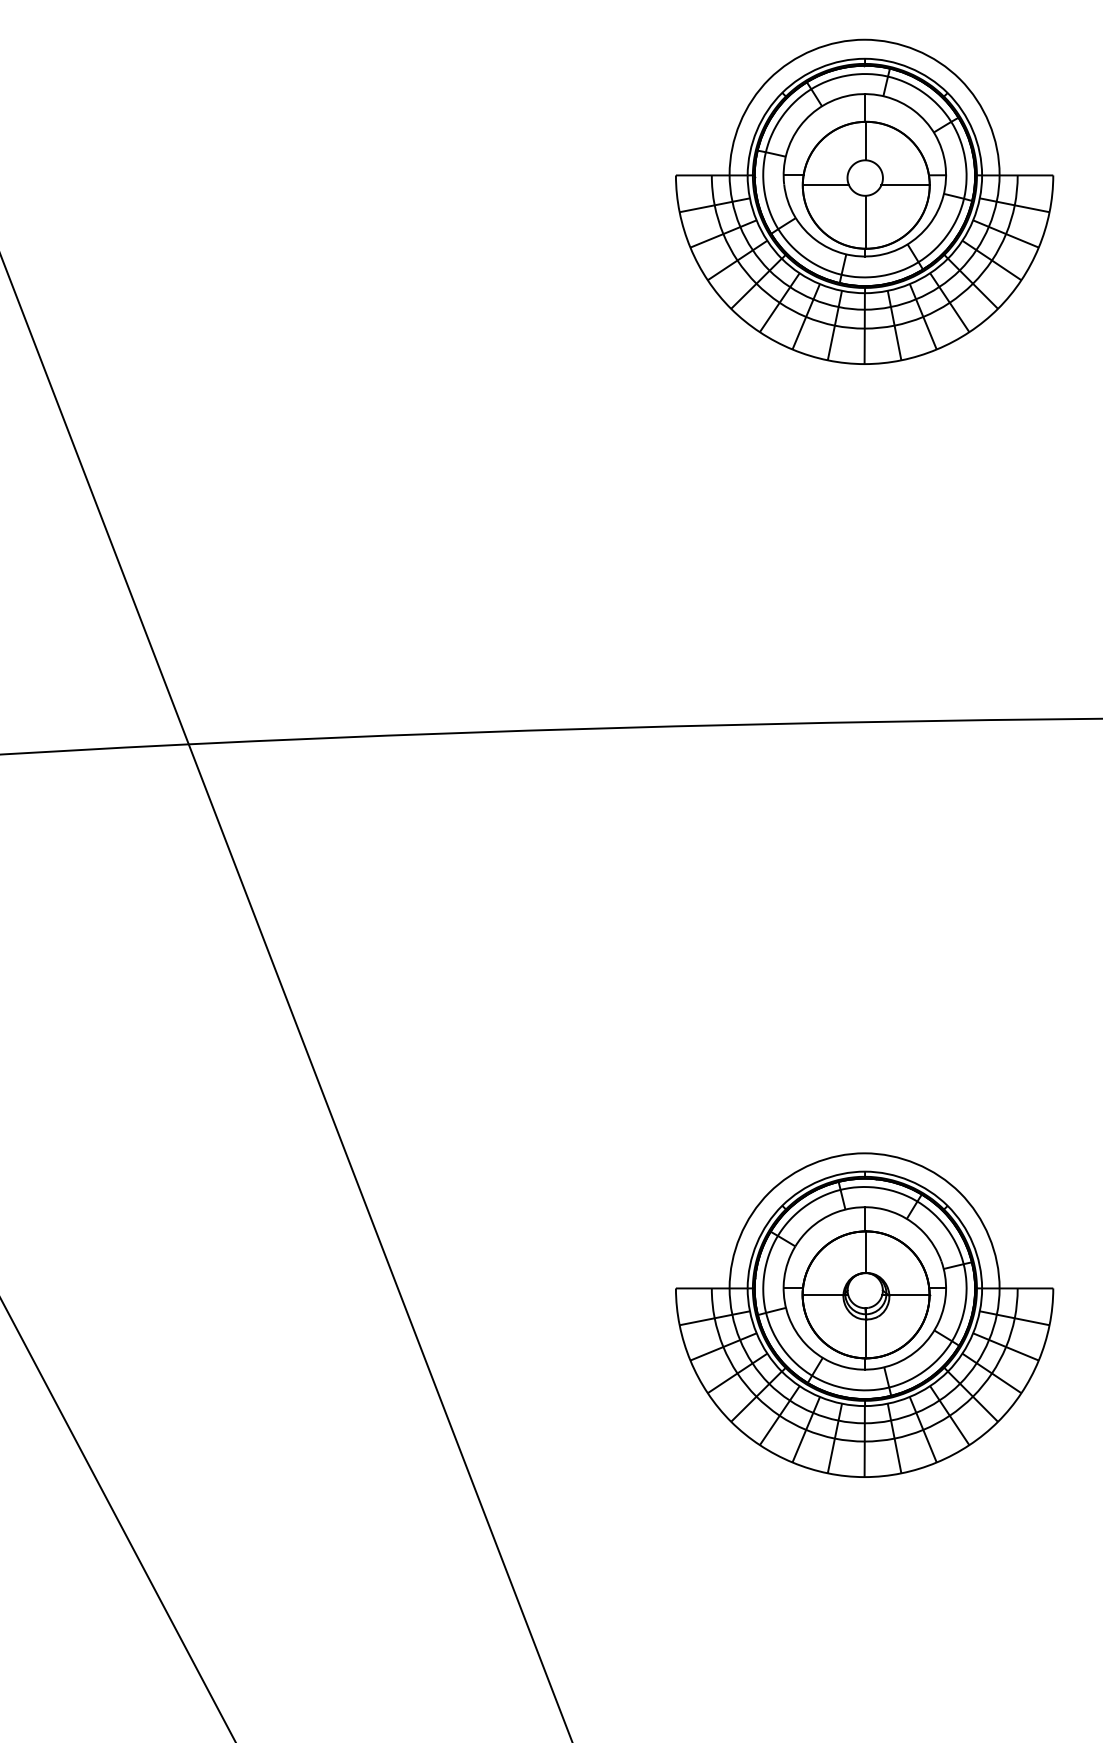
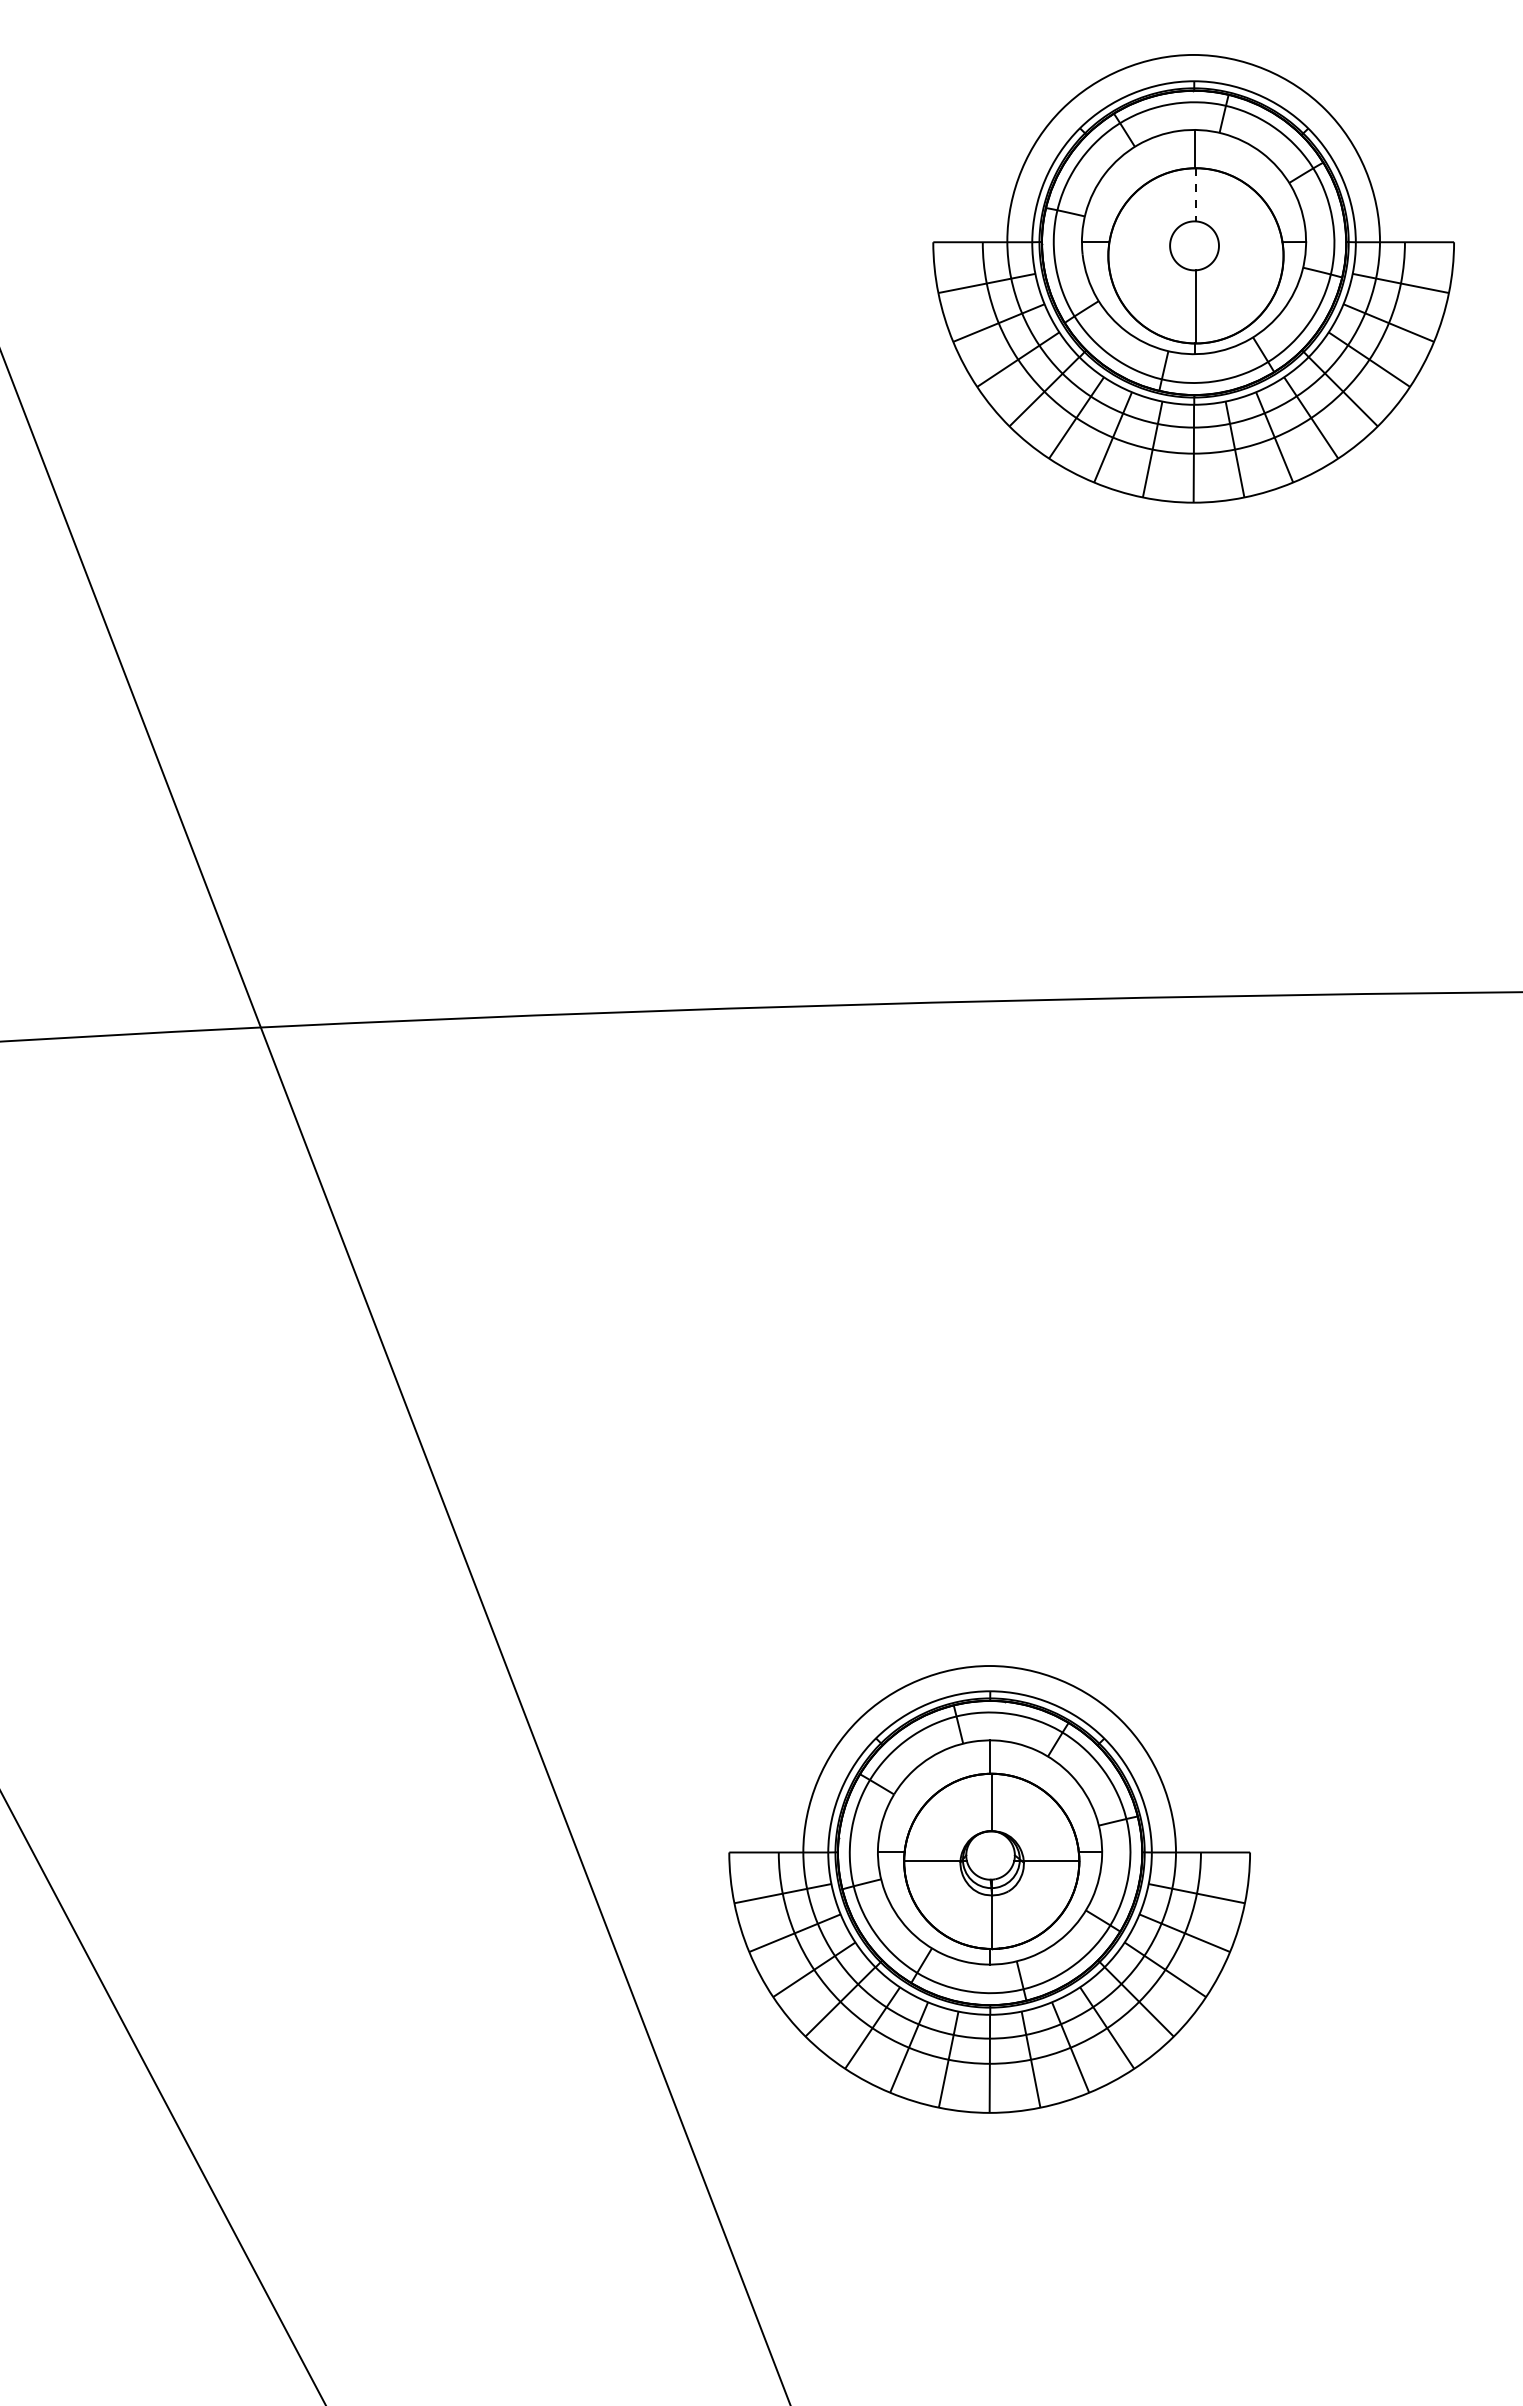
line: (865, 140) -> (1195, 194), solid -> dashed
line: (826, 185) -> (1140, 255), removed
line: (905, 185) -> (1249, 255), removed
part: (864, 1315) -> (989, 1889), moved

